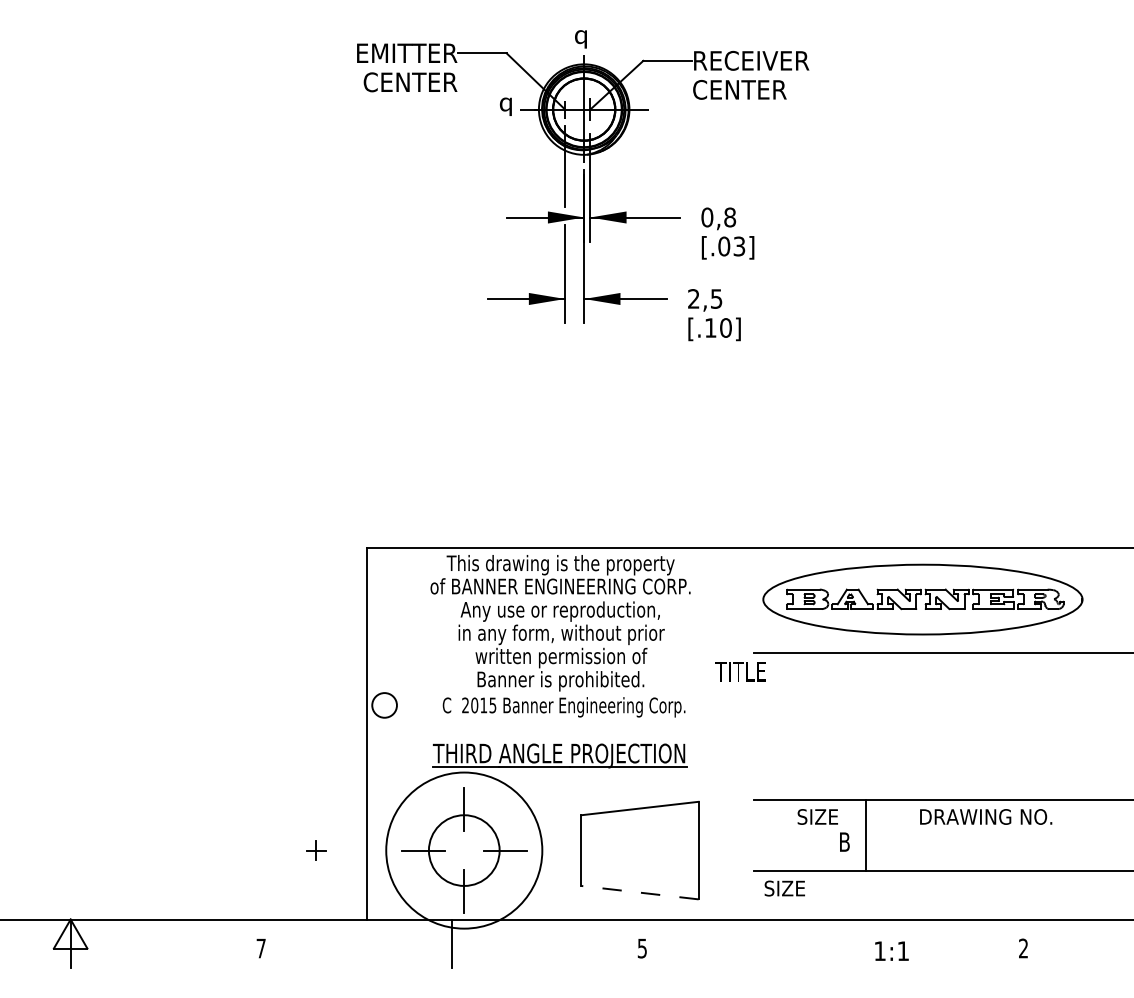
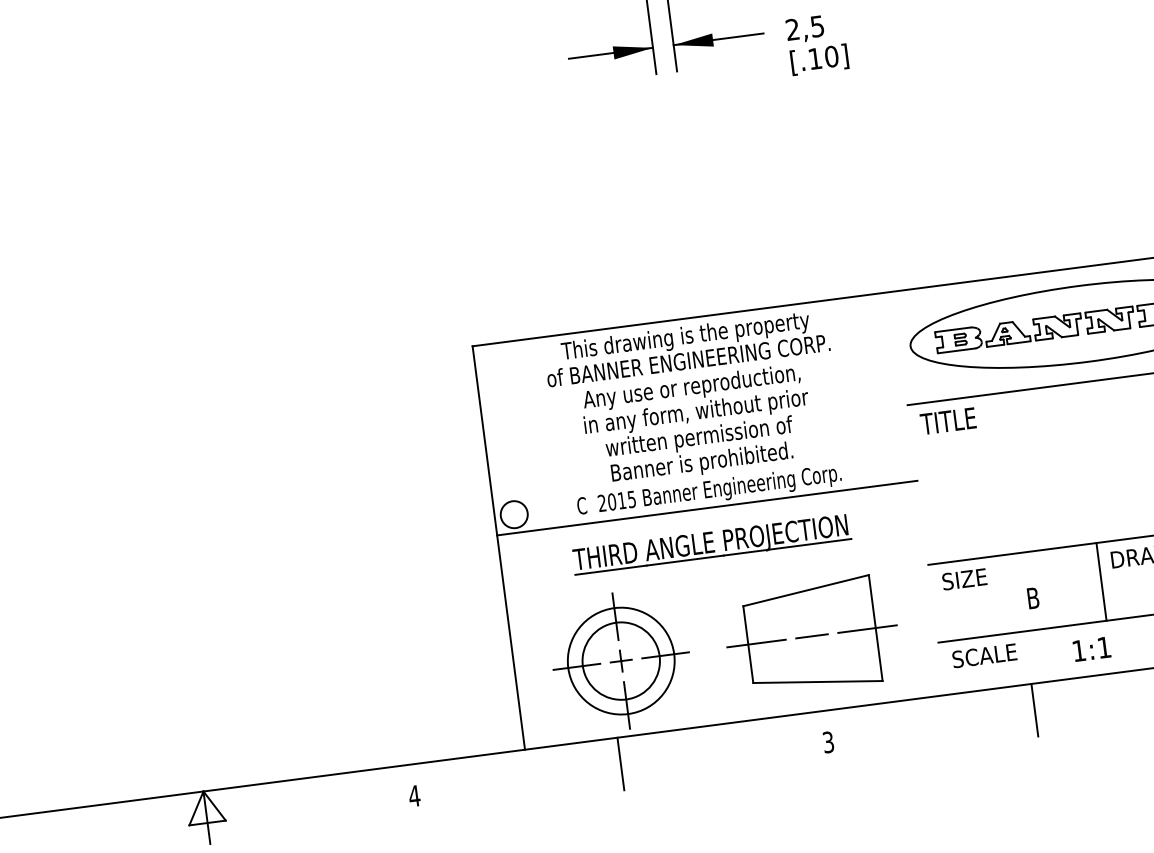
text: (740, 671) -> (948, 420), moved
line: (559, 722) -> (706, 508), added
text: (817, 816) -> (964, 578), moved
line: (865, 835) -> (1101, 582), moved
part: (316, 850) -> (621, 660), moved
circle: (464, 850) -> (621, 660), size x0.62
line: (588, 850) -> (756, 643), added
line: (639, 850) -> (811, 636), added
line: (690, 850) -> (866, 629), added
text: (799, 888) -> (990, 654), SIZE -> SCALE
line: (639, 892) -> (817, 681), dashed -> solid
line: (833, 943) -> (1035, 709), added
text: (642, 947) -> (828, 741), 5 -> 3
text: (261, 948) -> (414, 796), 7 -> 4
text: (891, 950) -> (1091, 648), moved

